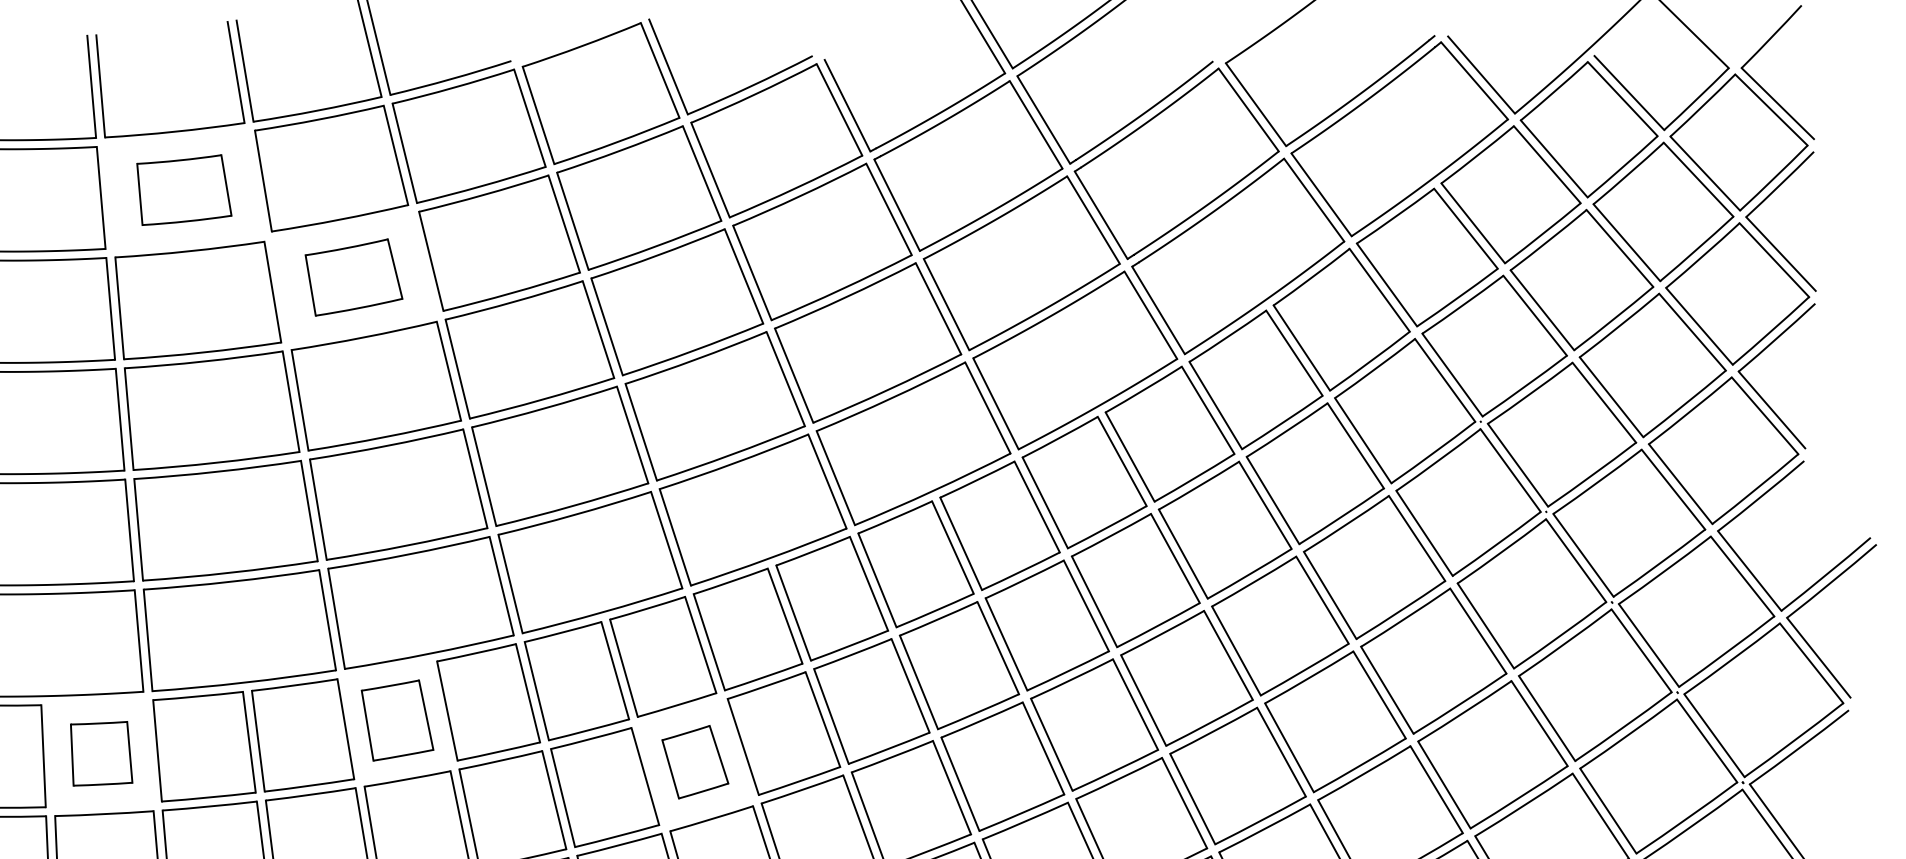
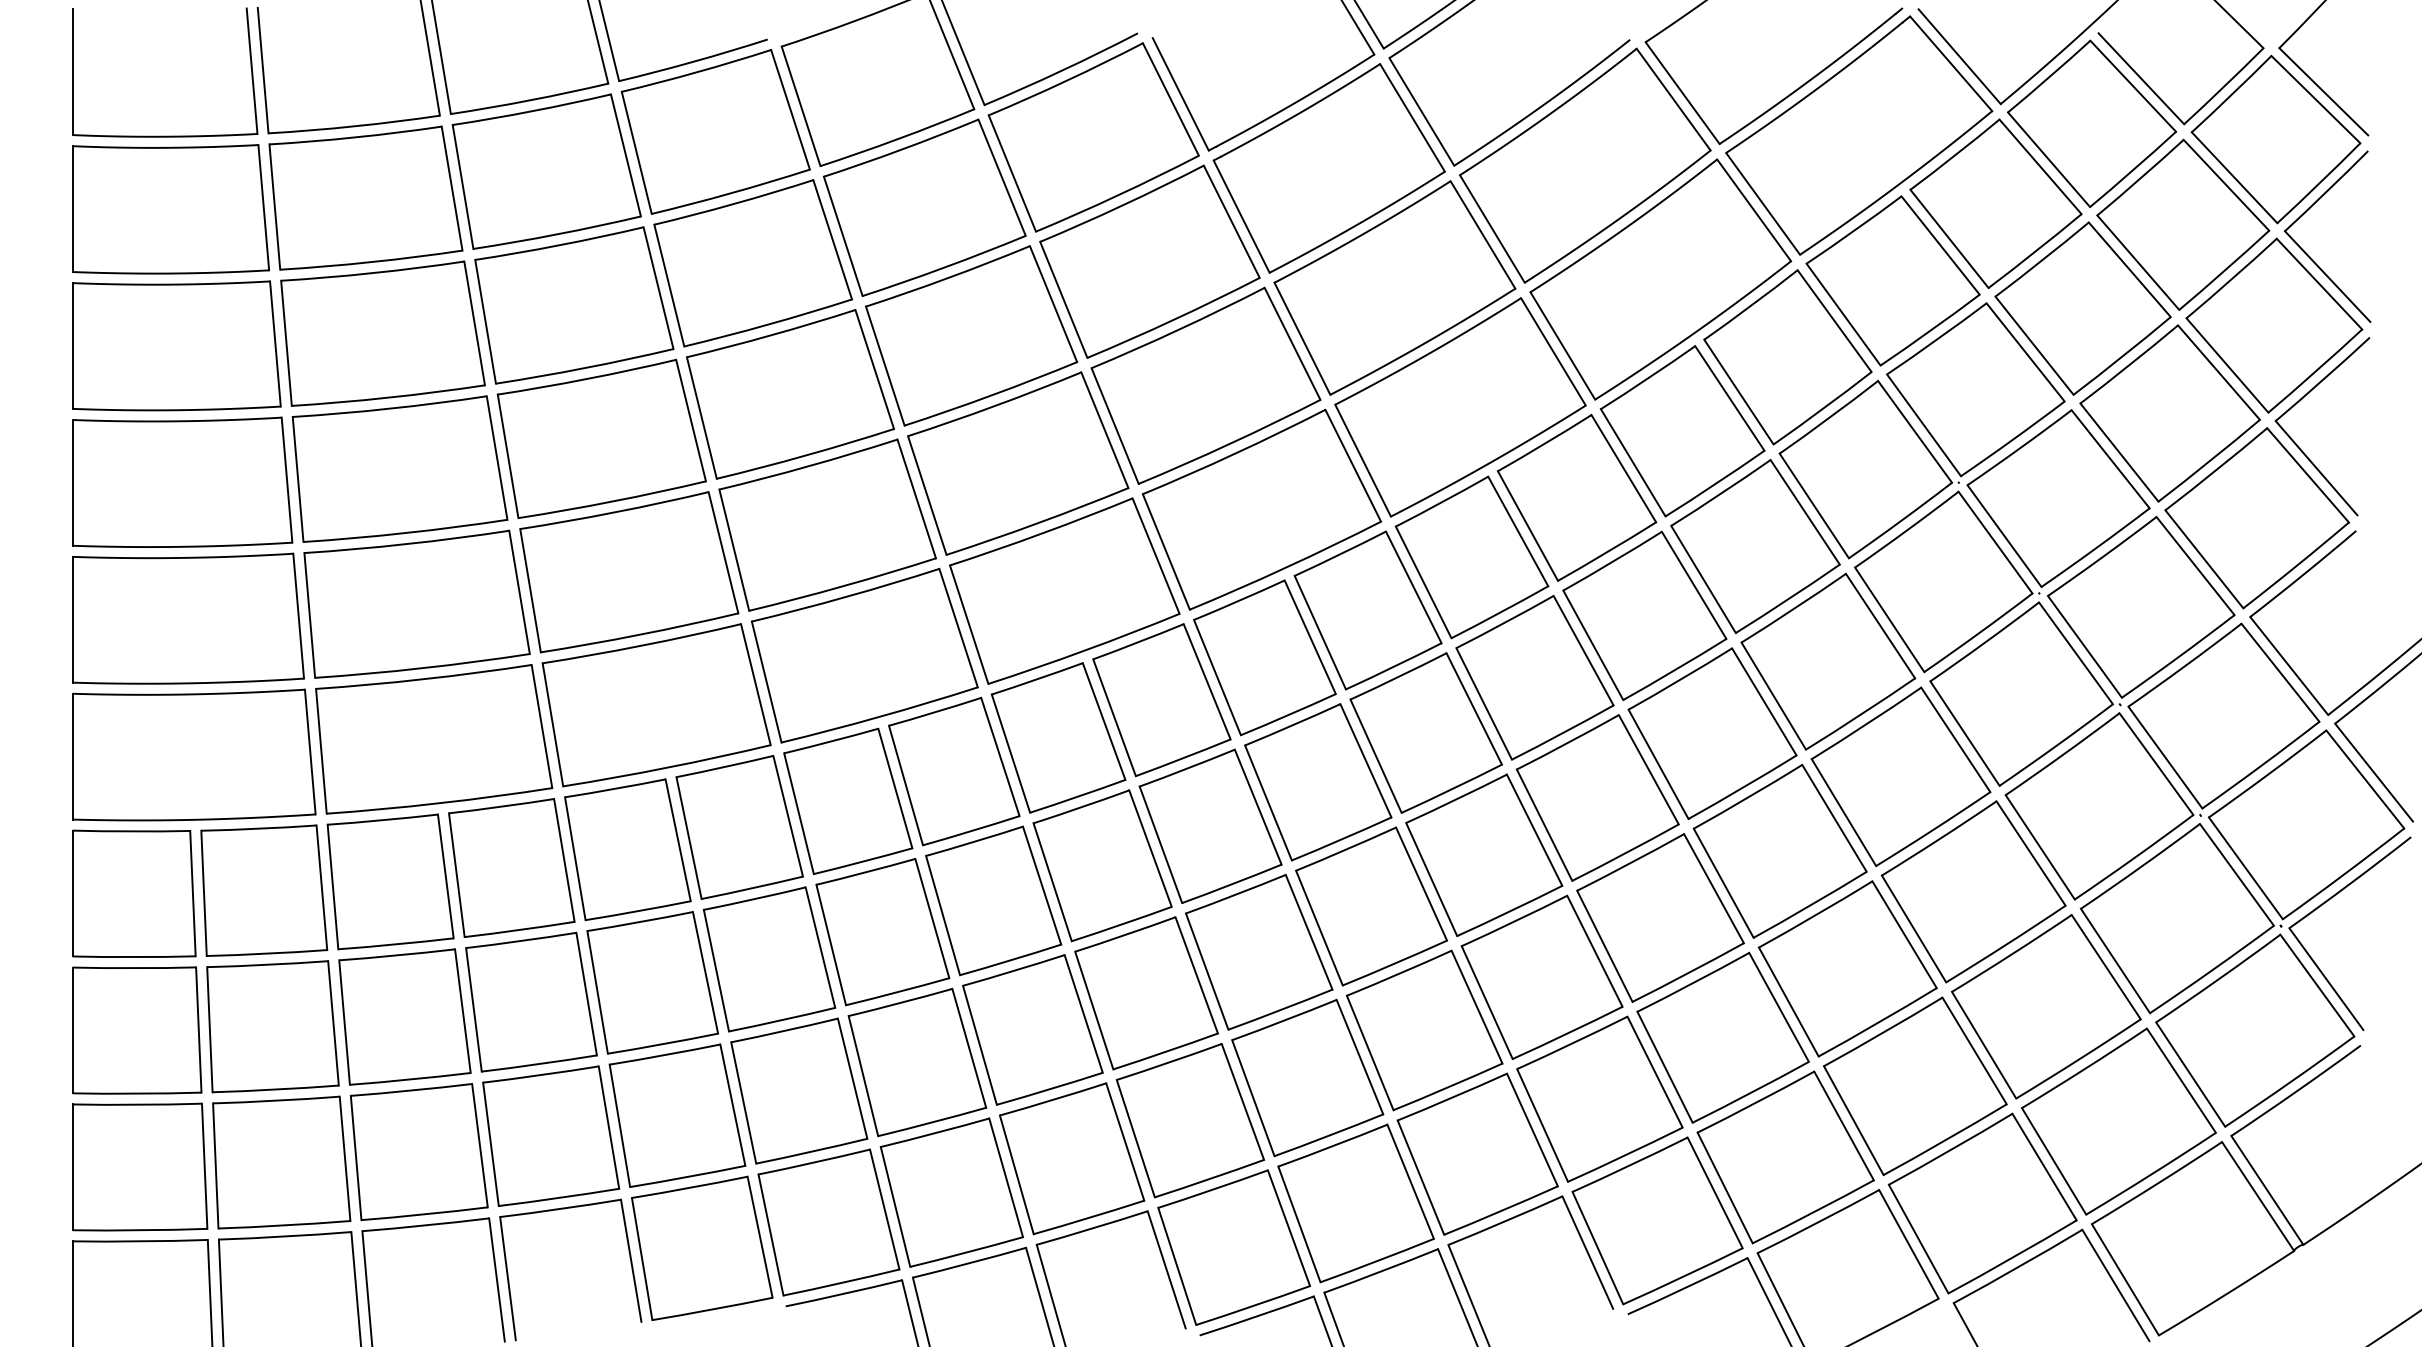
part: (184, 189) -> (365, 197), size x1.67
part: (354, 277) -> (574, 305), size x1.67
part: (397, 720) -> (627, 849), size x1.43
part: (101, 753) -> (264, 890), size x1.67
part: (695, 761) -> (993, 900), size x1.67

